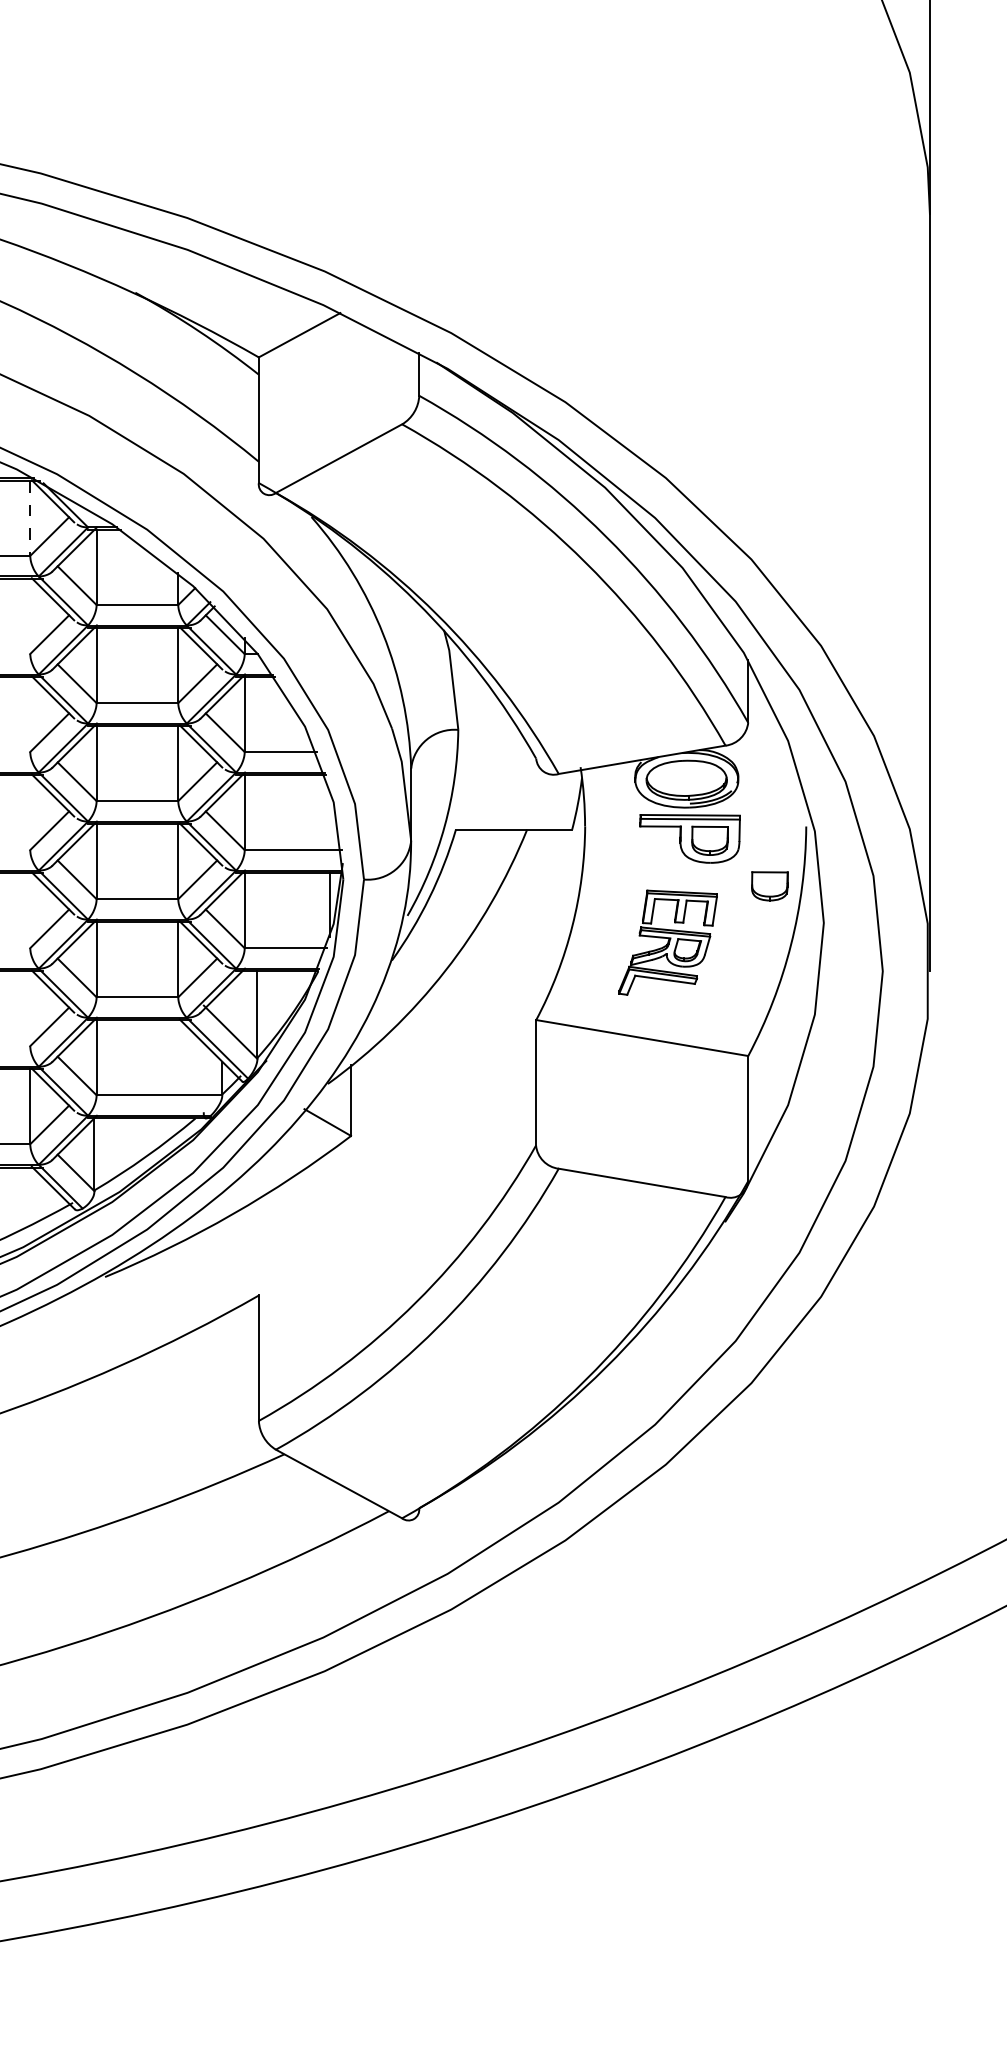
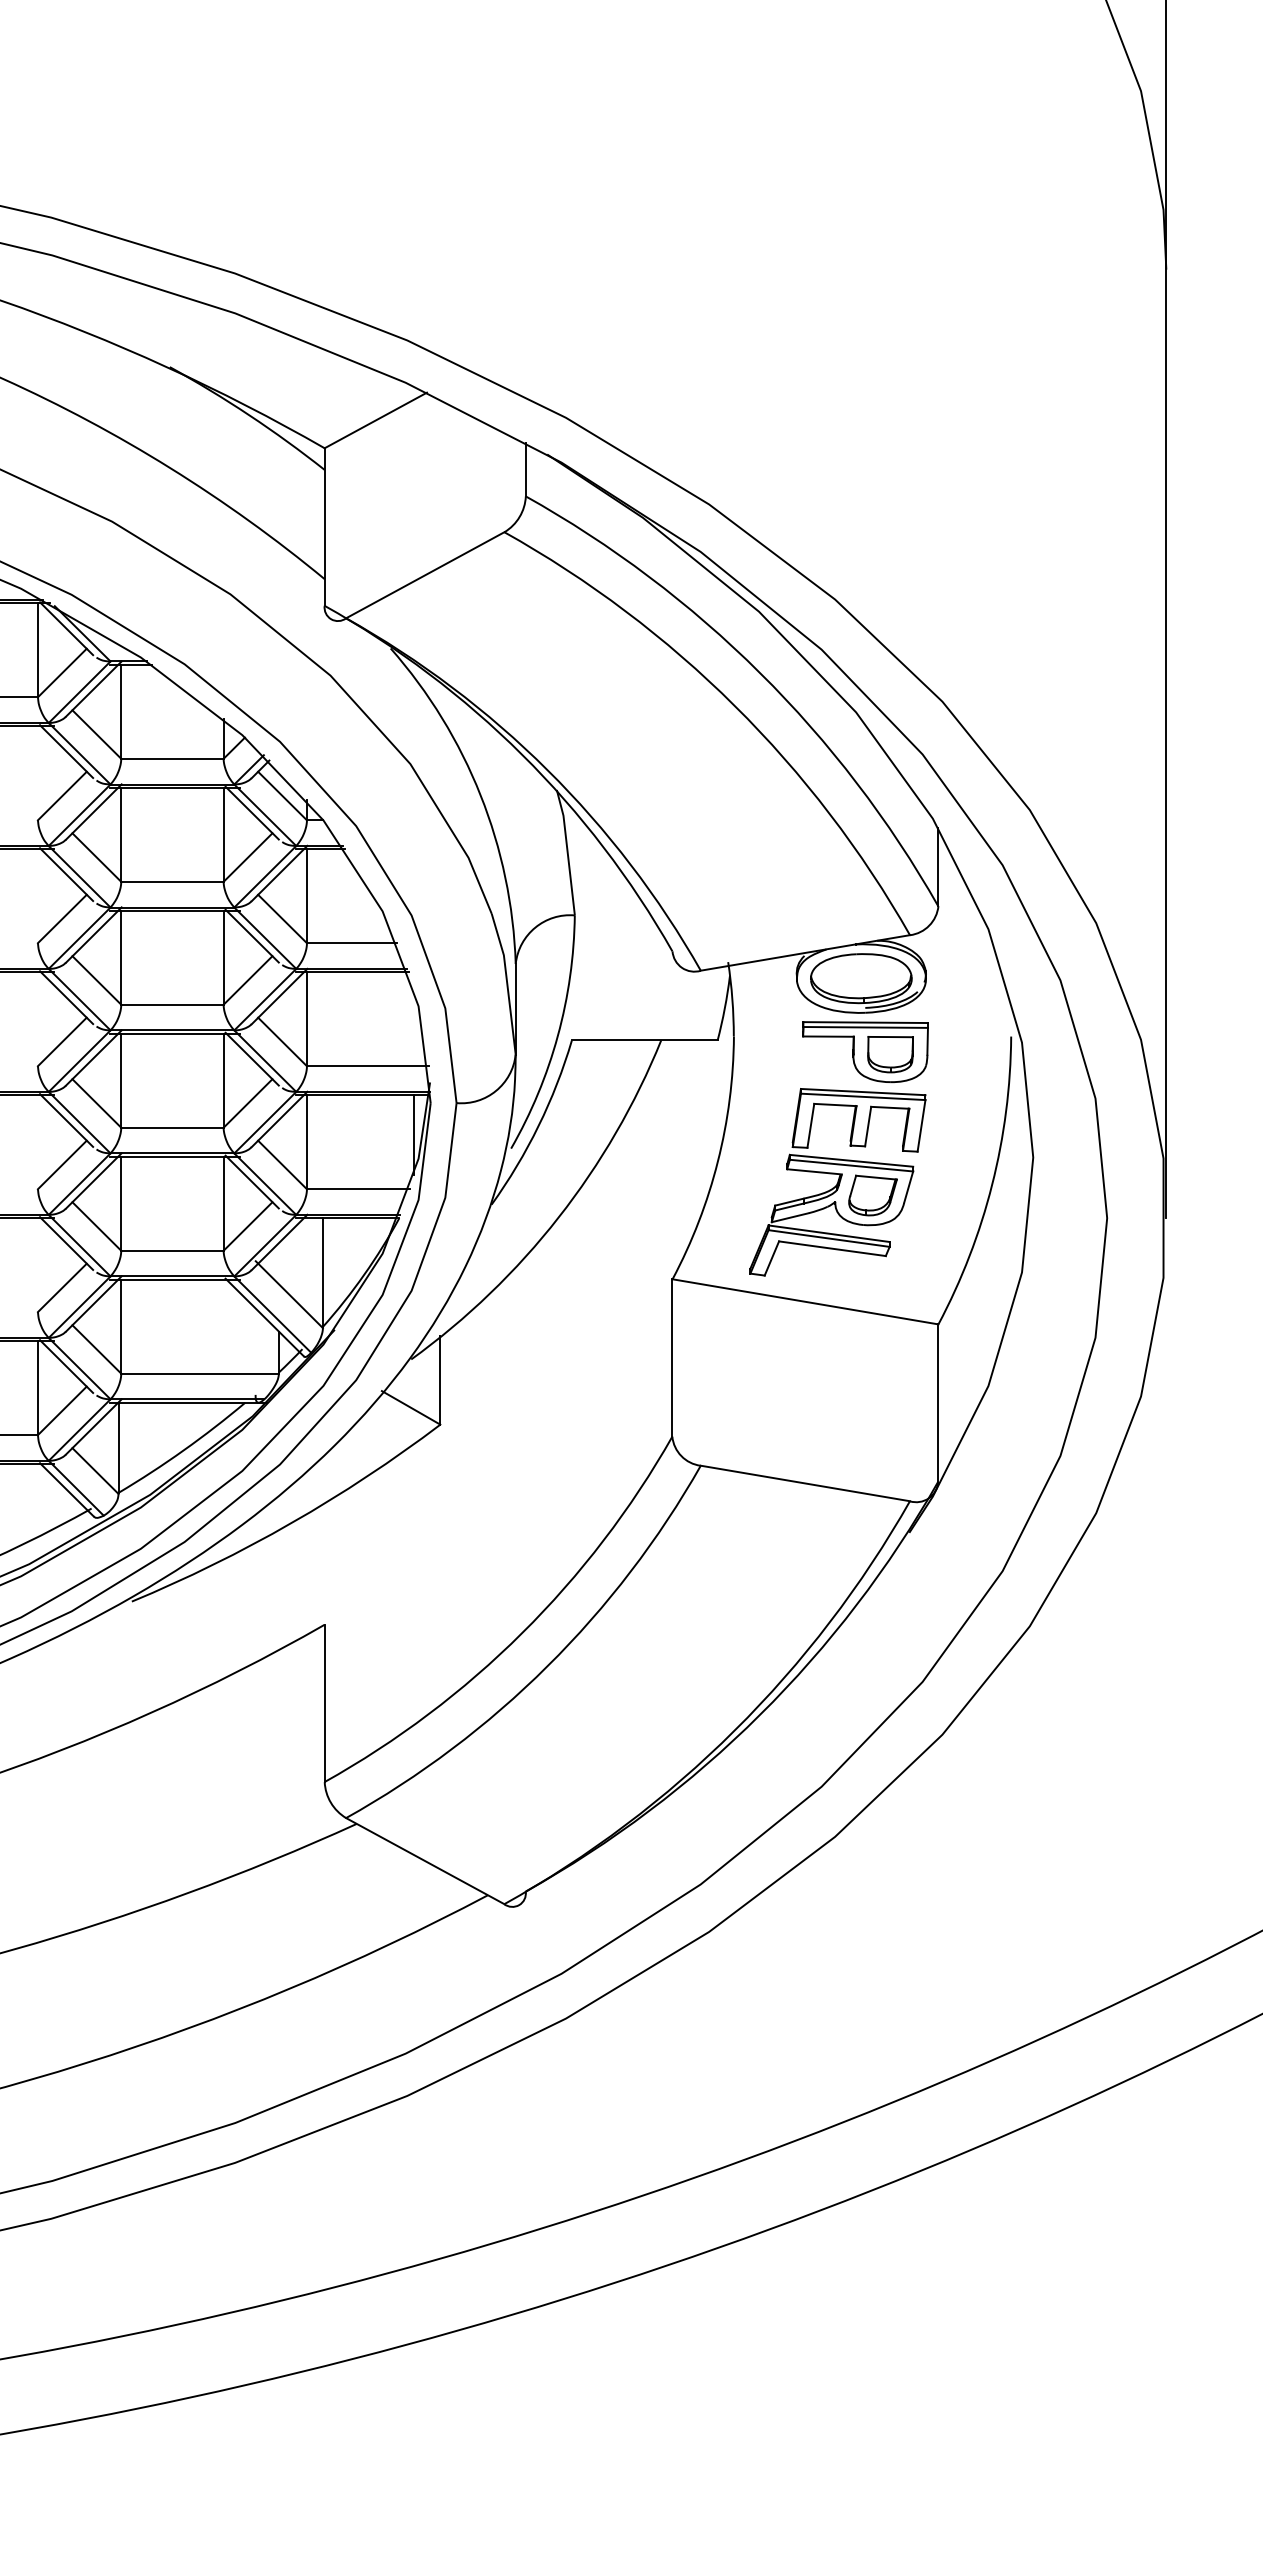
line: (29, 518) -> (37, 650), dashed -> solid
part: (769, 886) -> (965, 1111), removed
part: (667, 942) -> (837, 1182), size x1.43

